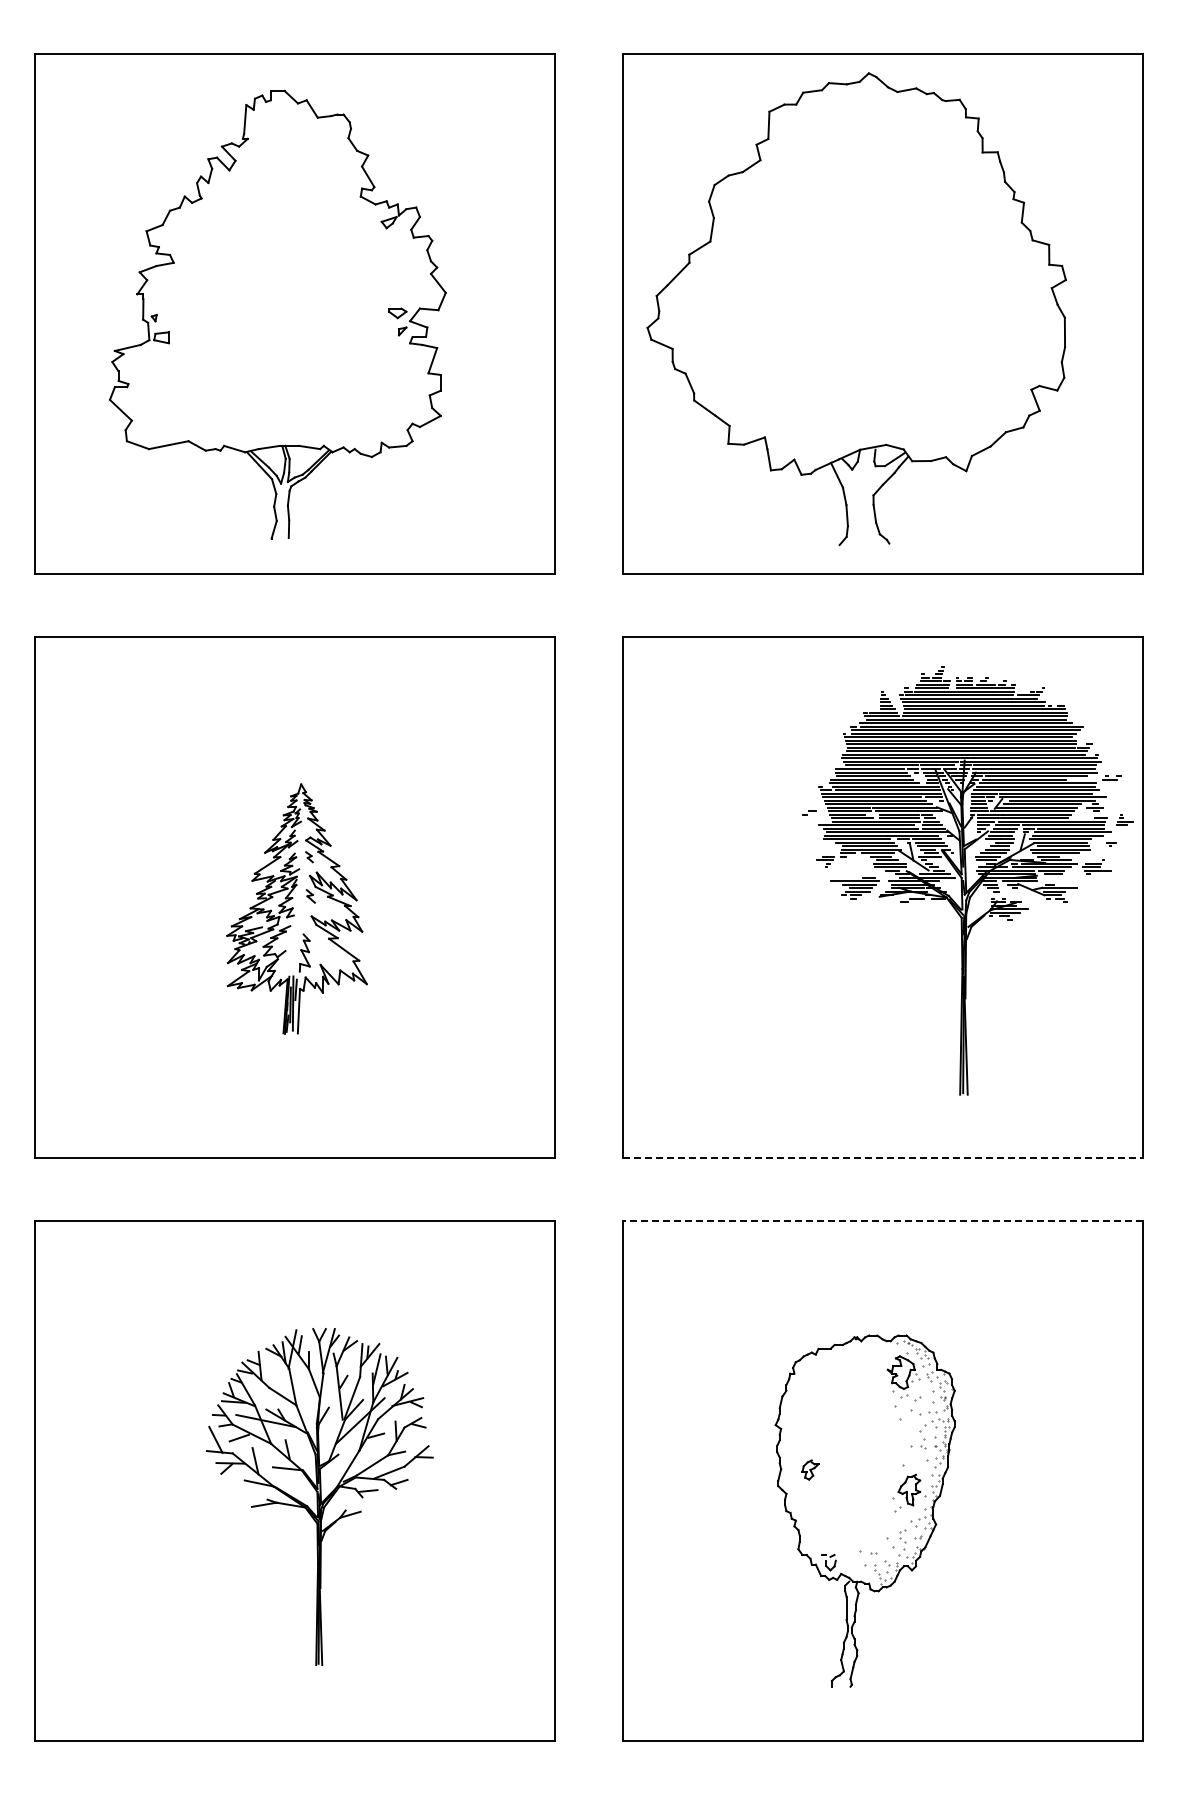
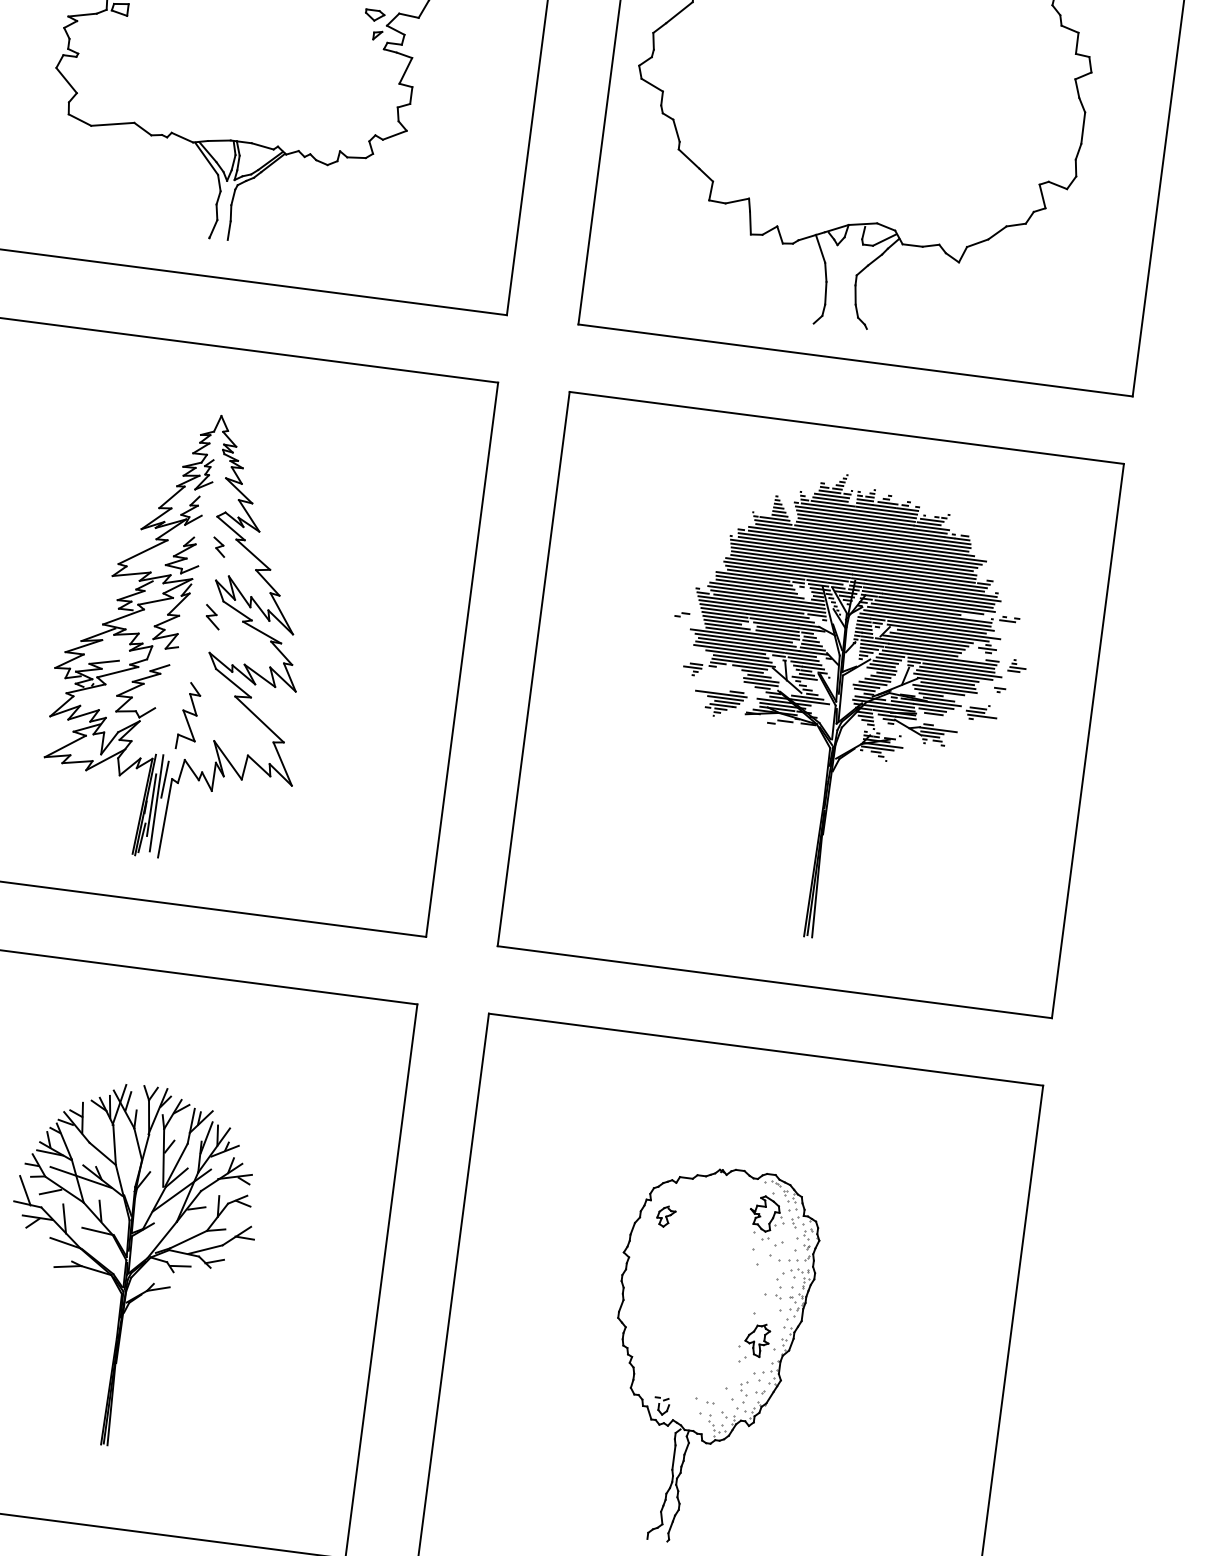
part: (967, 880) -> (841, 709), moved
part: (296, 908) -> (184, 635), size x1.67
line: (883, 1157) -> (775, 982), dashed -> solid
line: (882, 1220) -> (765, 1049), dashed -> solid
part: (810, 1469) -> (666, 1216), moved

